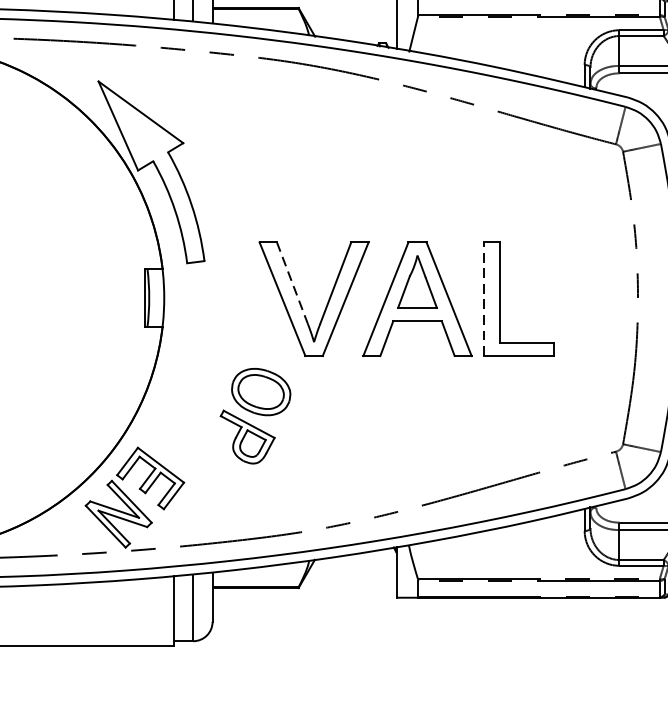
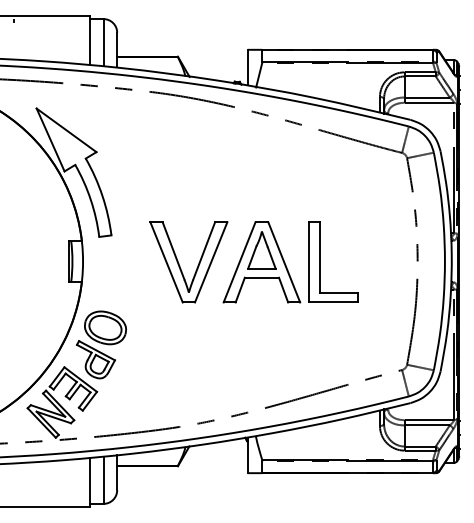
line: (292, 282) -> (173, 250), dashed -> solid
line: (483, 298) -> (308, 261), dashed -> solid
part: (254, 415) -> (100, 344), moved

